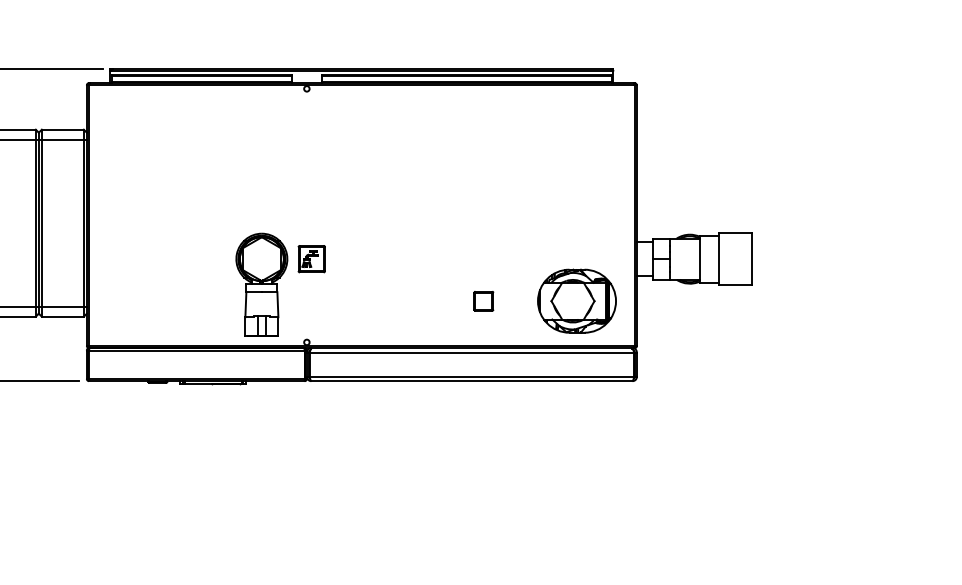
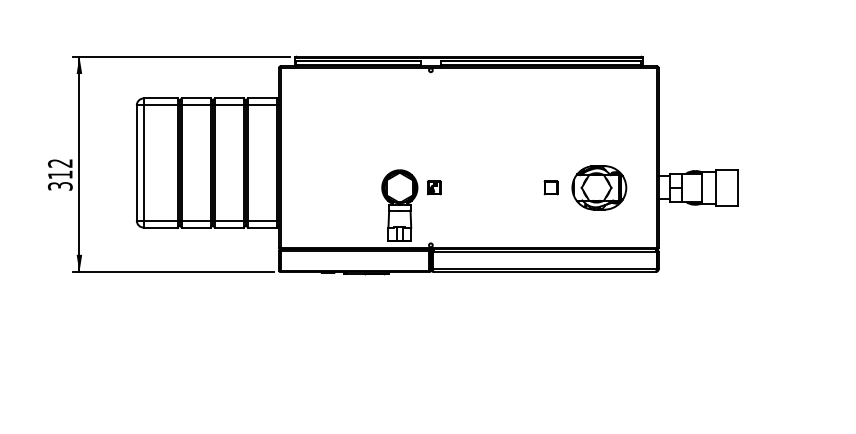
part: (312, 258) -> (434, 187), size x0.71
part: (483, 300) -> (550, 187), moved
part: (577, 300) -> (599, 187), moved

